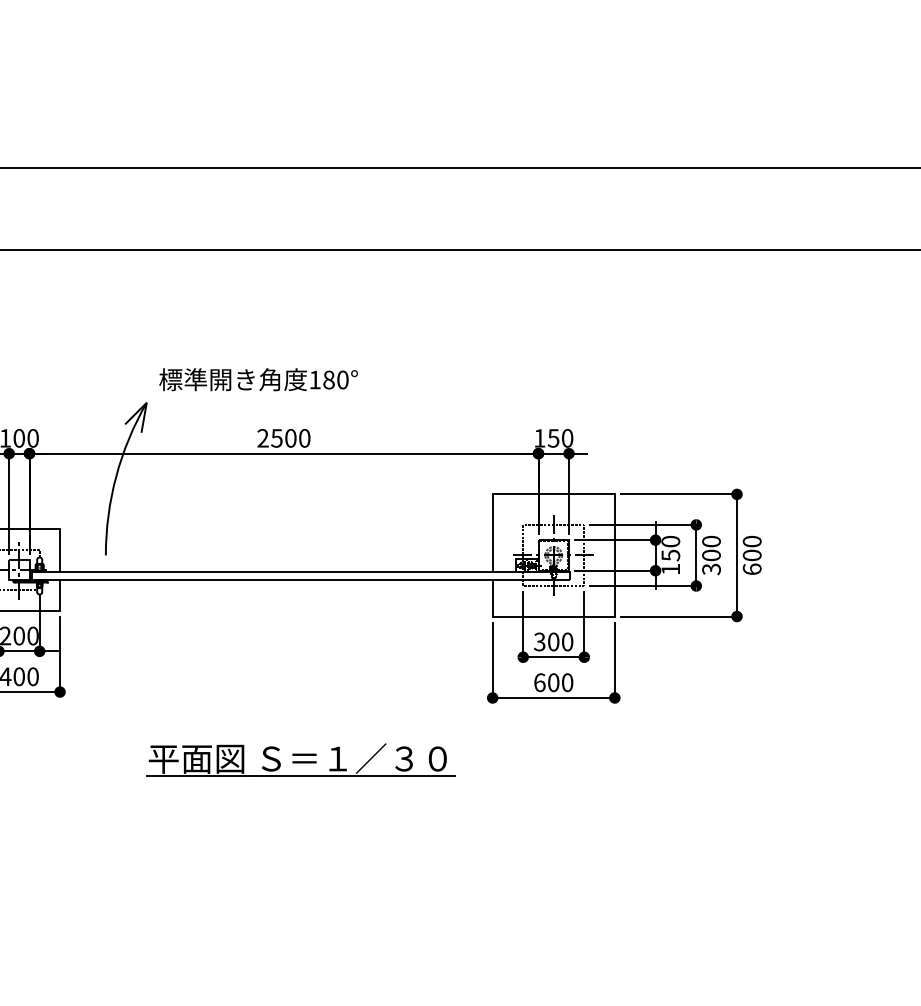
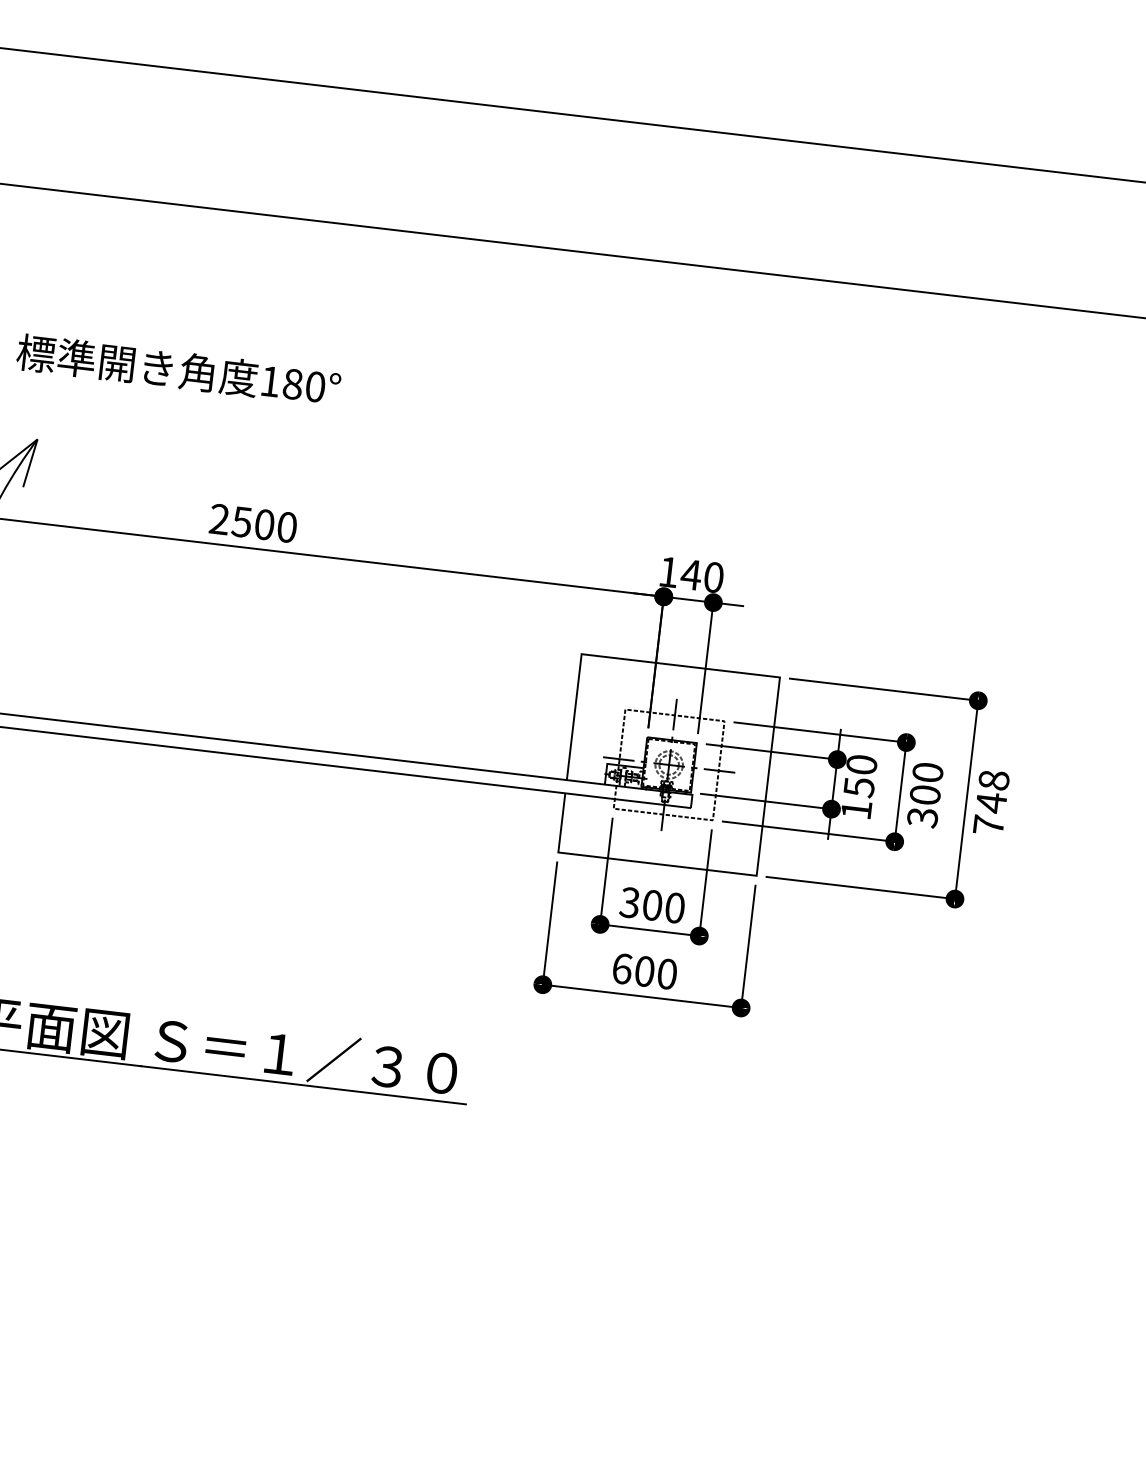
text: (258, 379) -> (178, 369), moved
text: (553, 438) -> (691, 575), 150 -> 140
text: (751, 554) -> (990, 801), 600 -> 748

